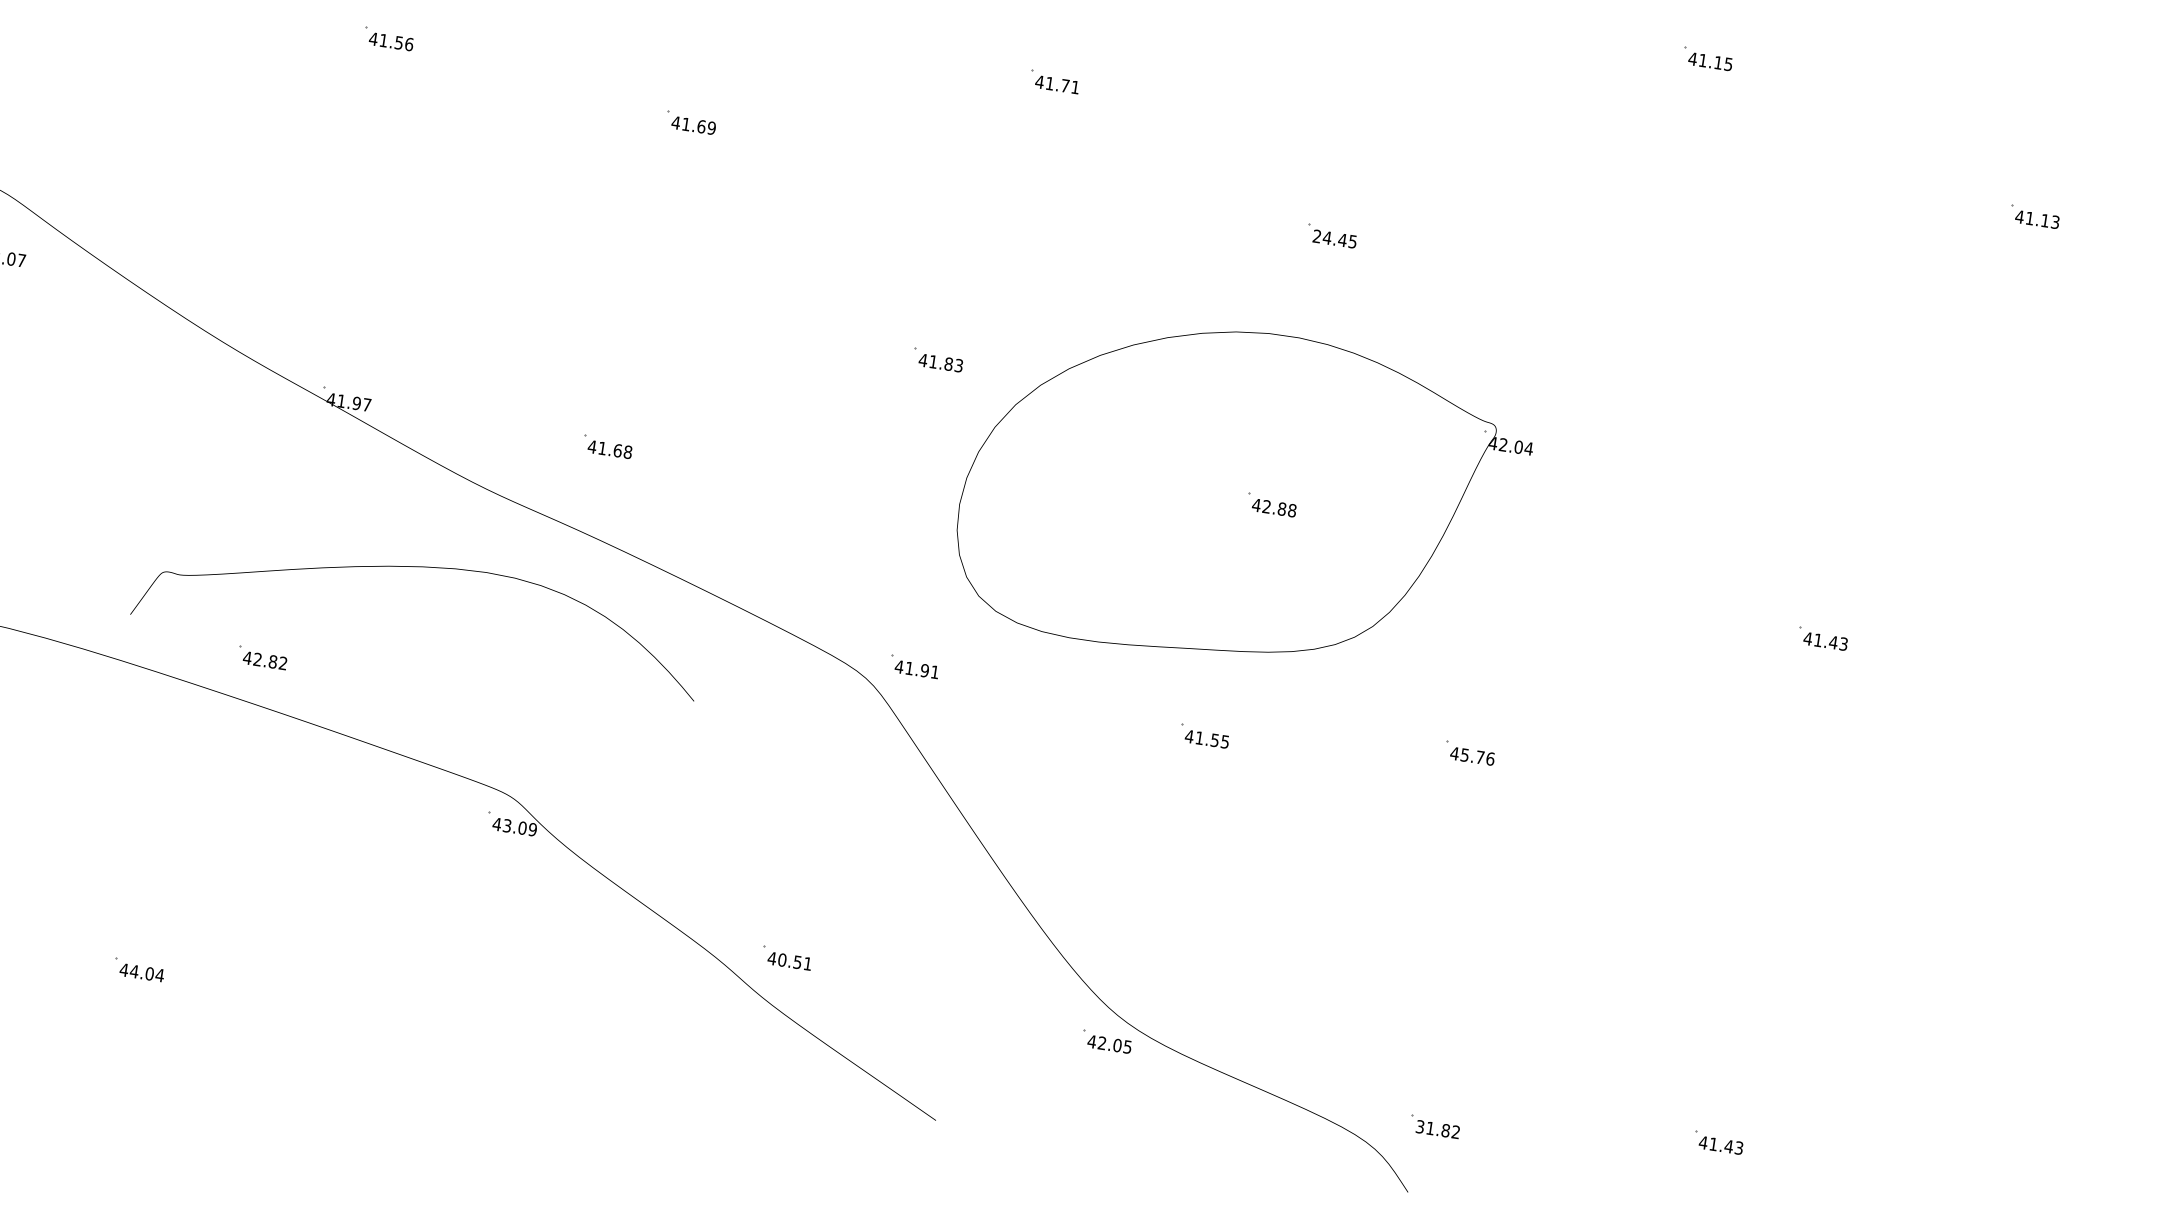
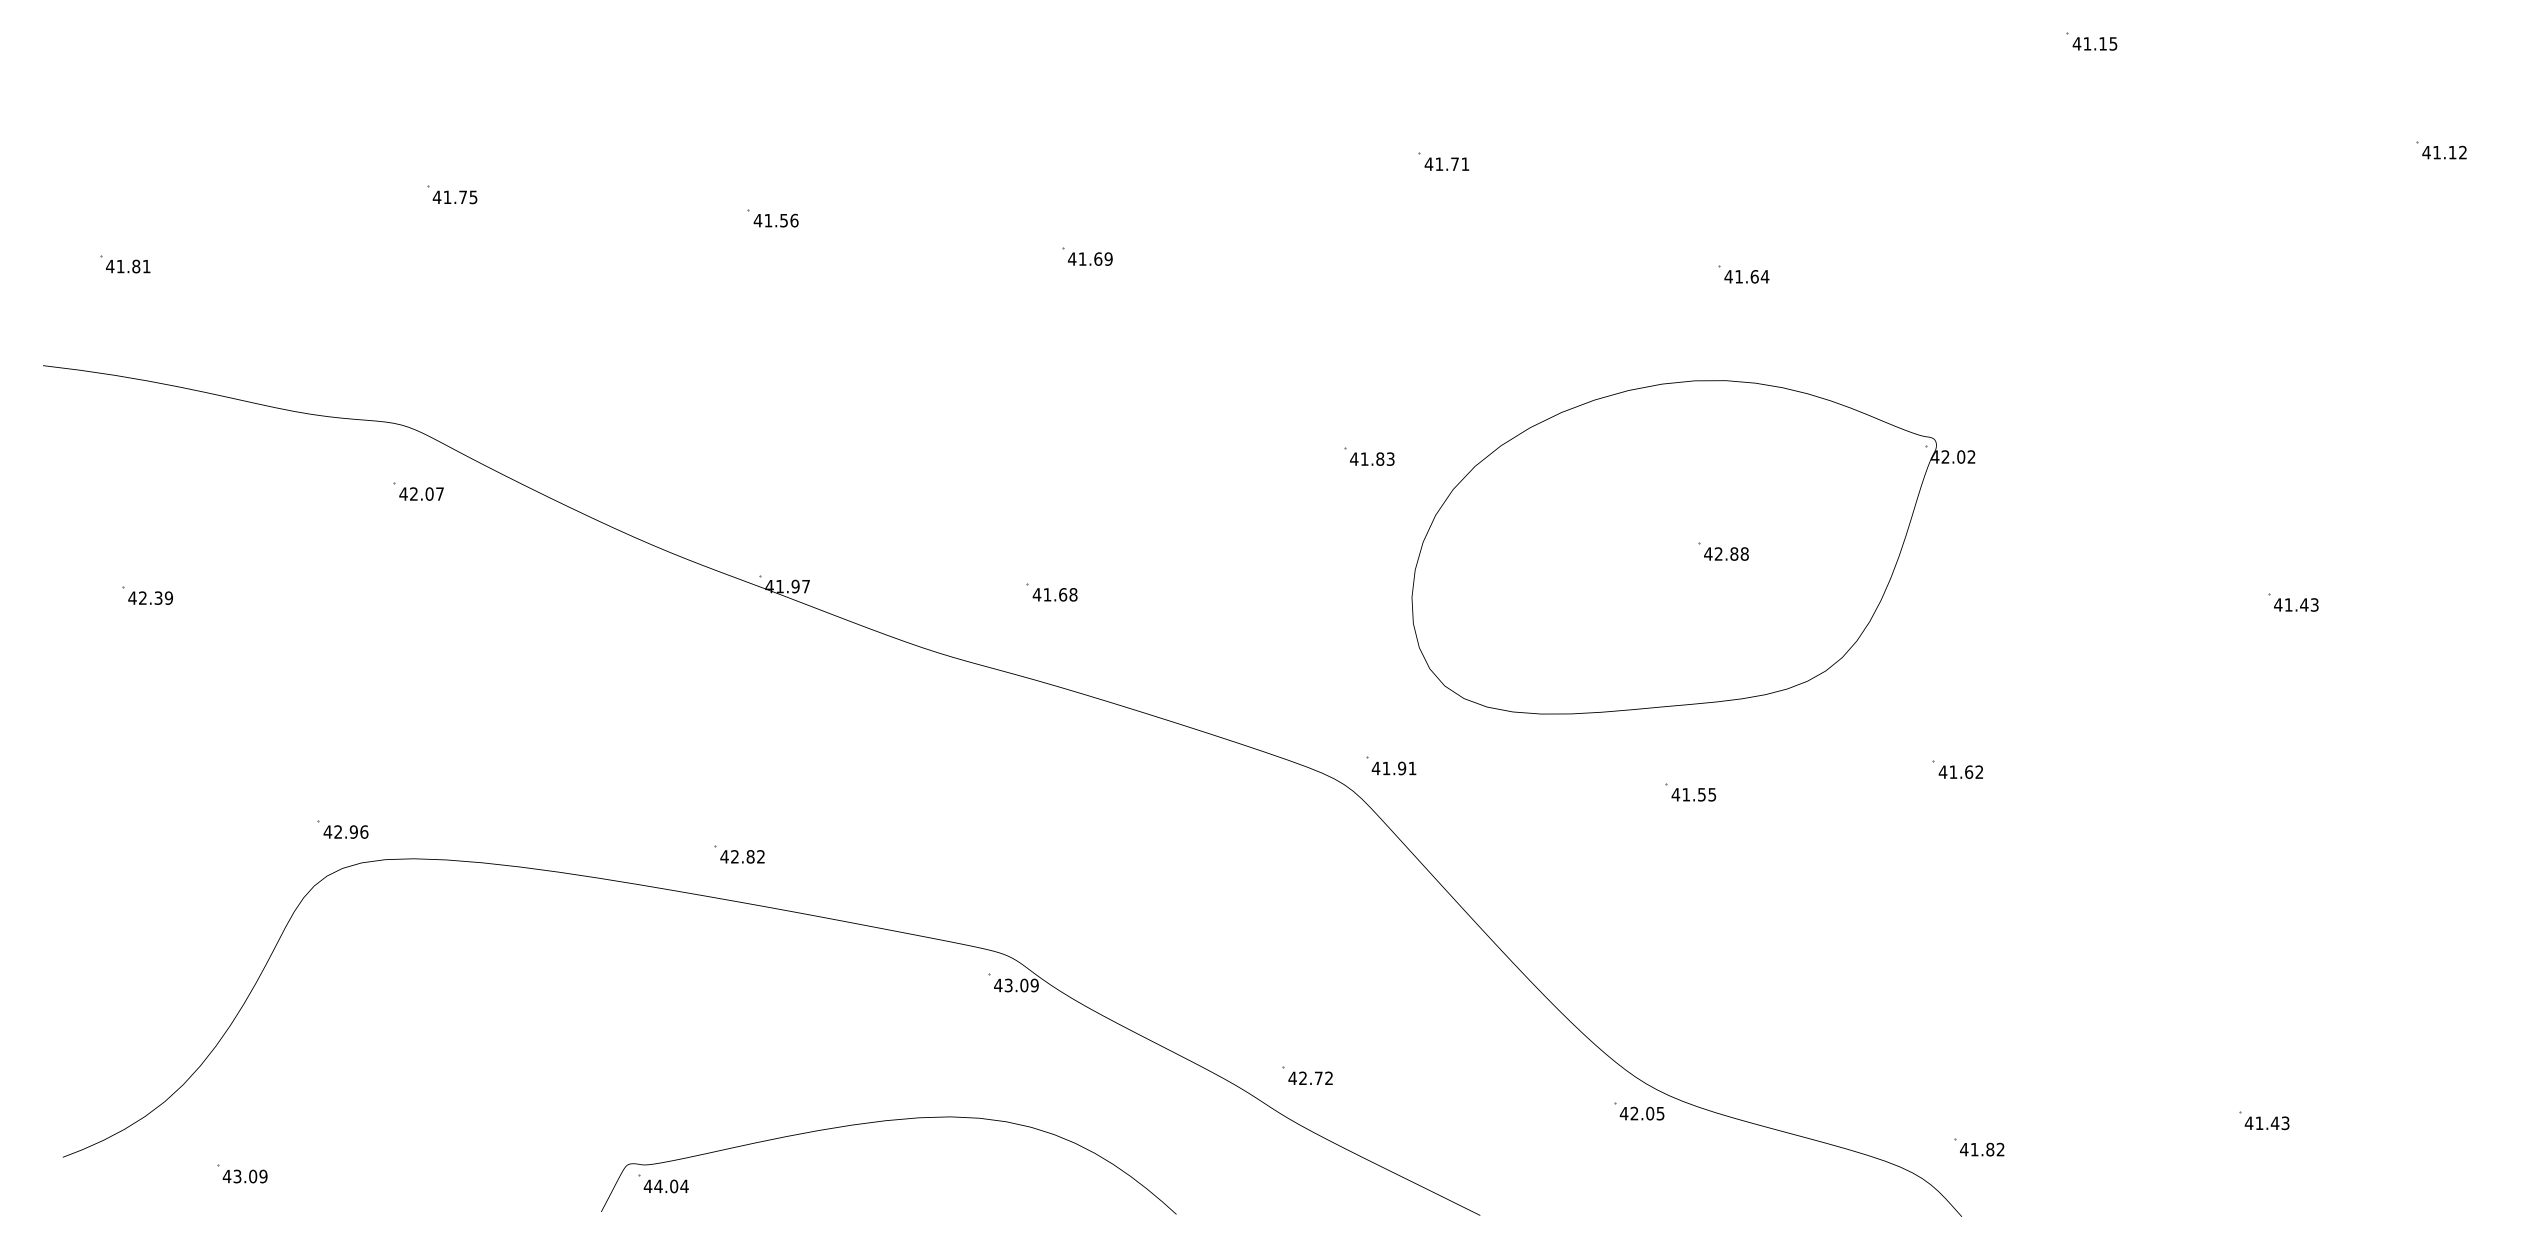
text: (2054, 222) -> (2462, 152), 41.13 -> 41.12
text: (1334, 238) -> (1746, 276), 24.45 -> 41.64
text: (1528, 448) -> (1971, 456), 42.04 -> 42.02
curve: (422, 567) -> (885, 1121), moved
text: (1477, 756) -> (1966, 771), 45.76 -> 41.62
text: (794, 962) -> (1315, 1078), 40.51 -> 42.72
text: (1420, 1126) -> (1964, 1149), 31.82 -> 41.82

